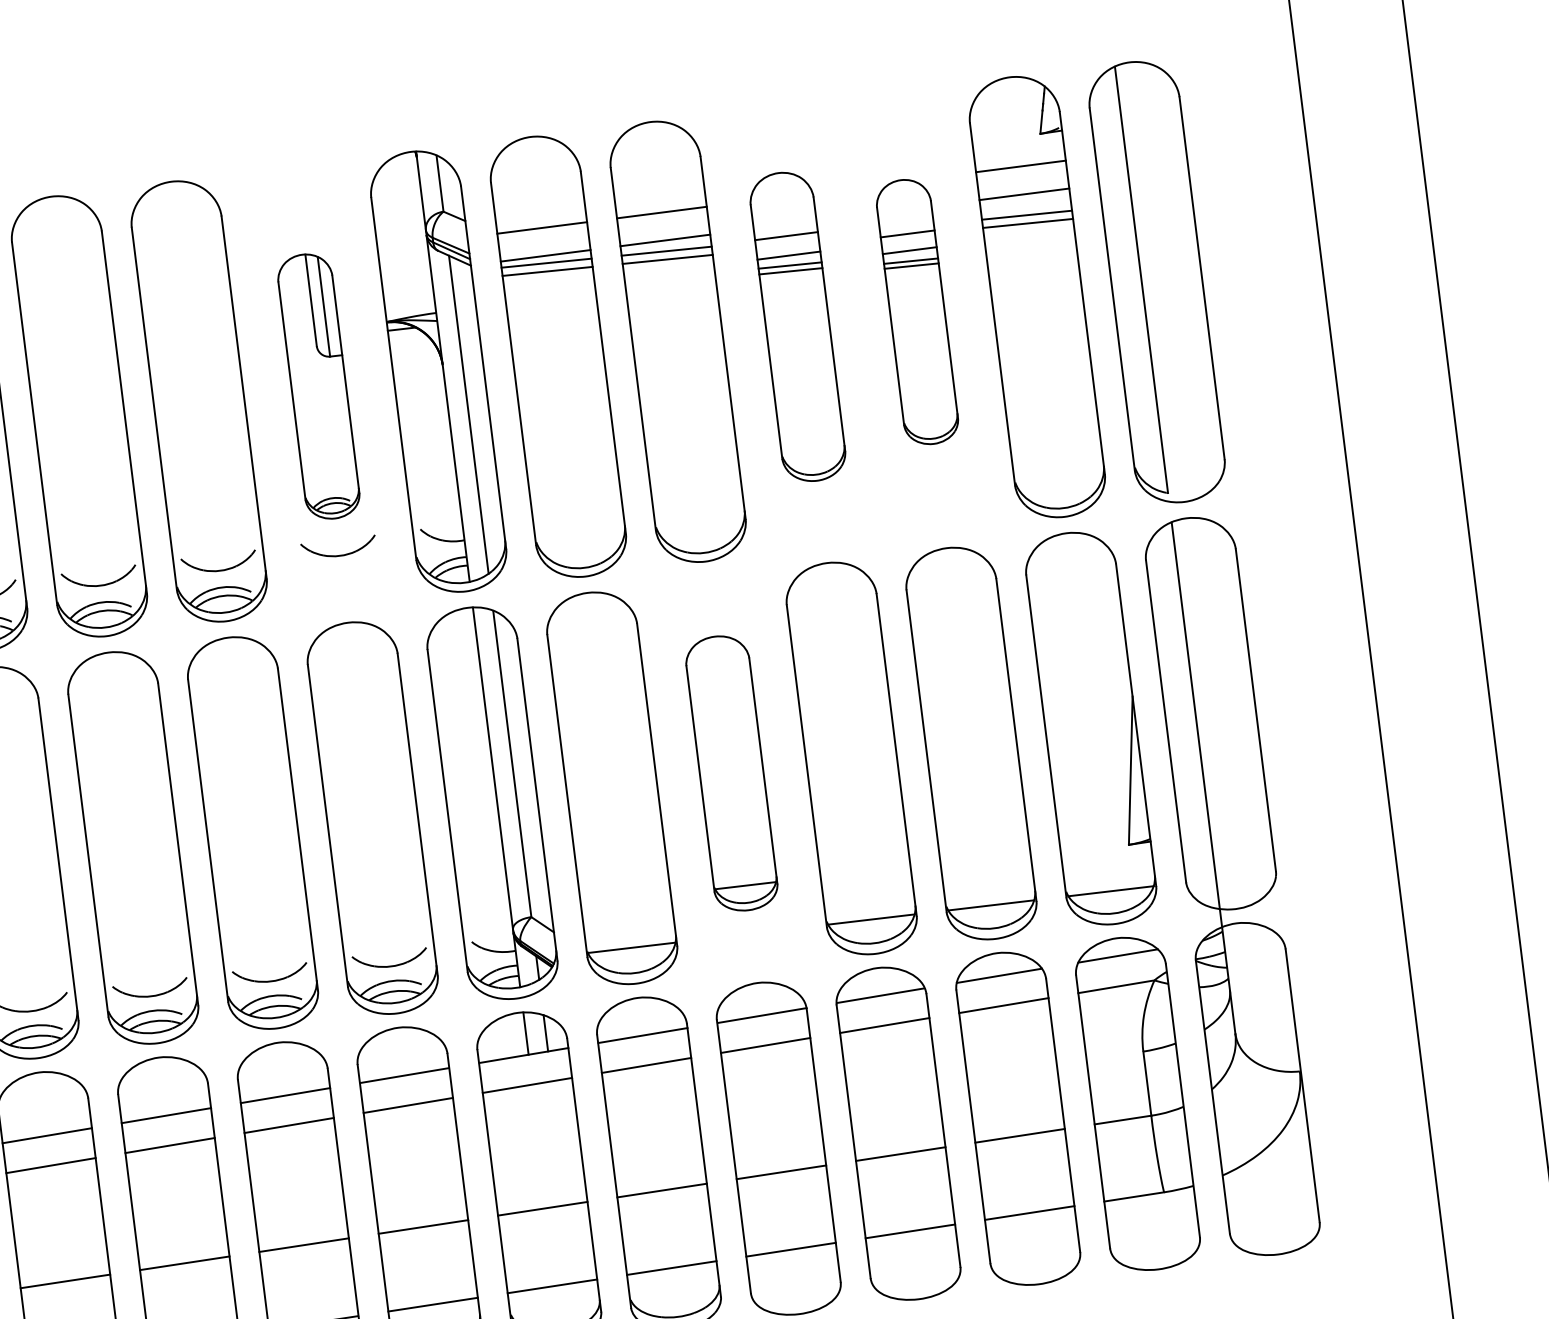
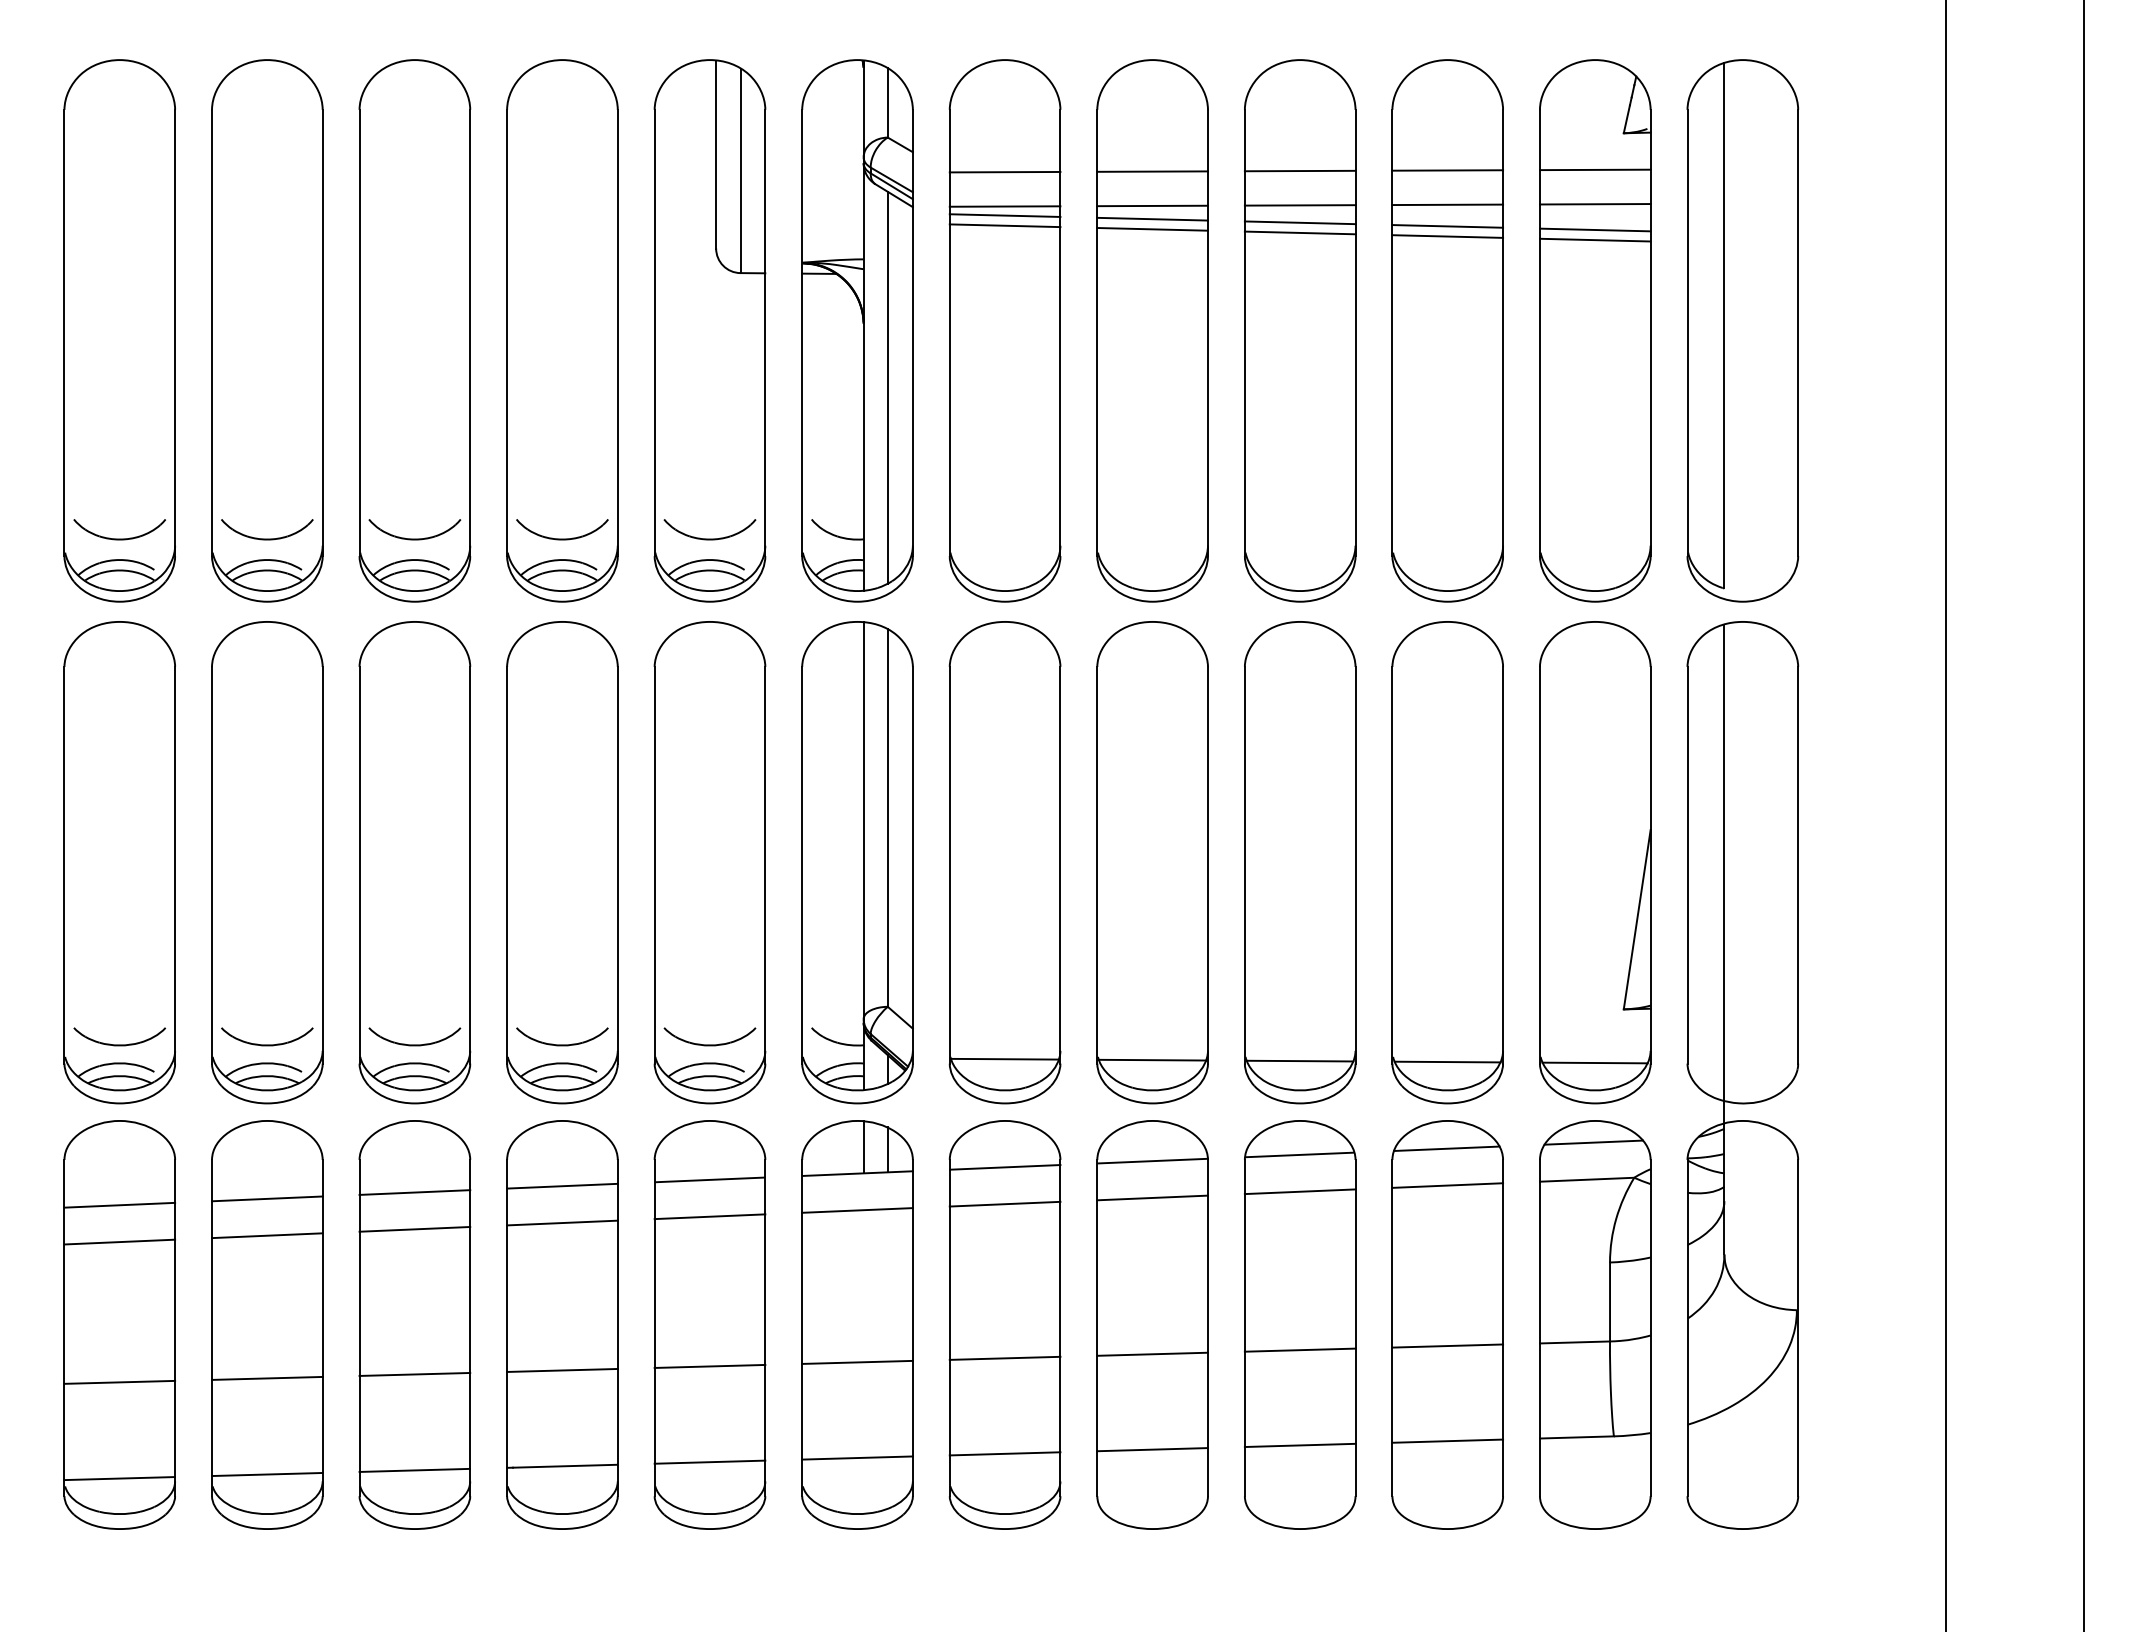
part: (917, 311) -> (1447, 330), size x1.67
part: (797, 326) -> (1300, 330), size x1.43
part: (318, 386) -> (709, 330), size x1.67
part: (731, 773) -> (1152, 862), size x1.43

